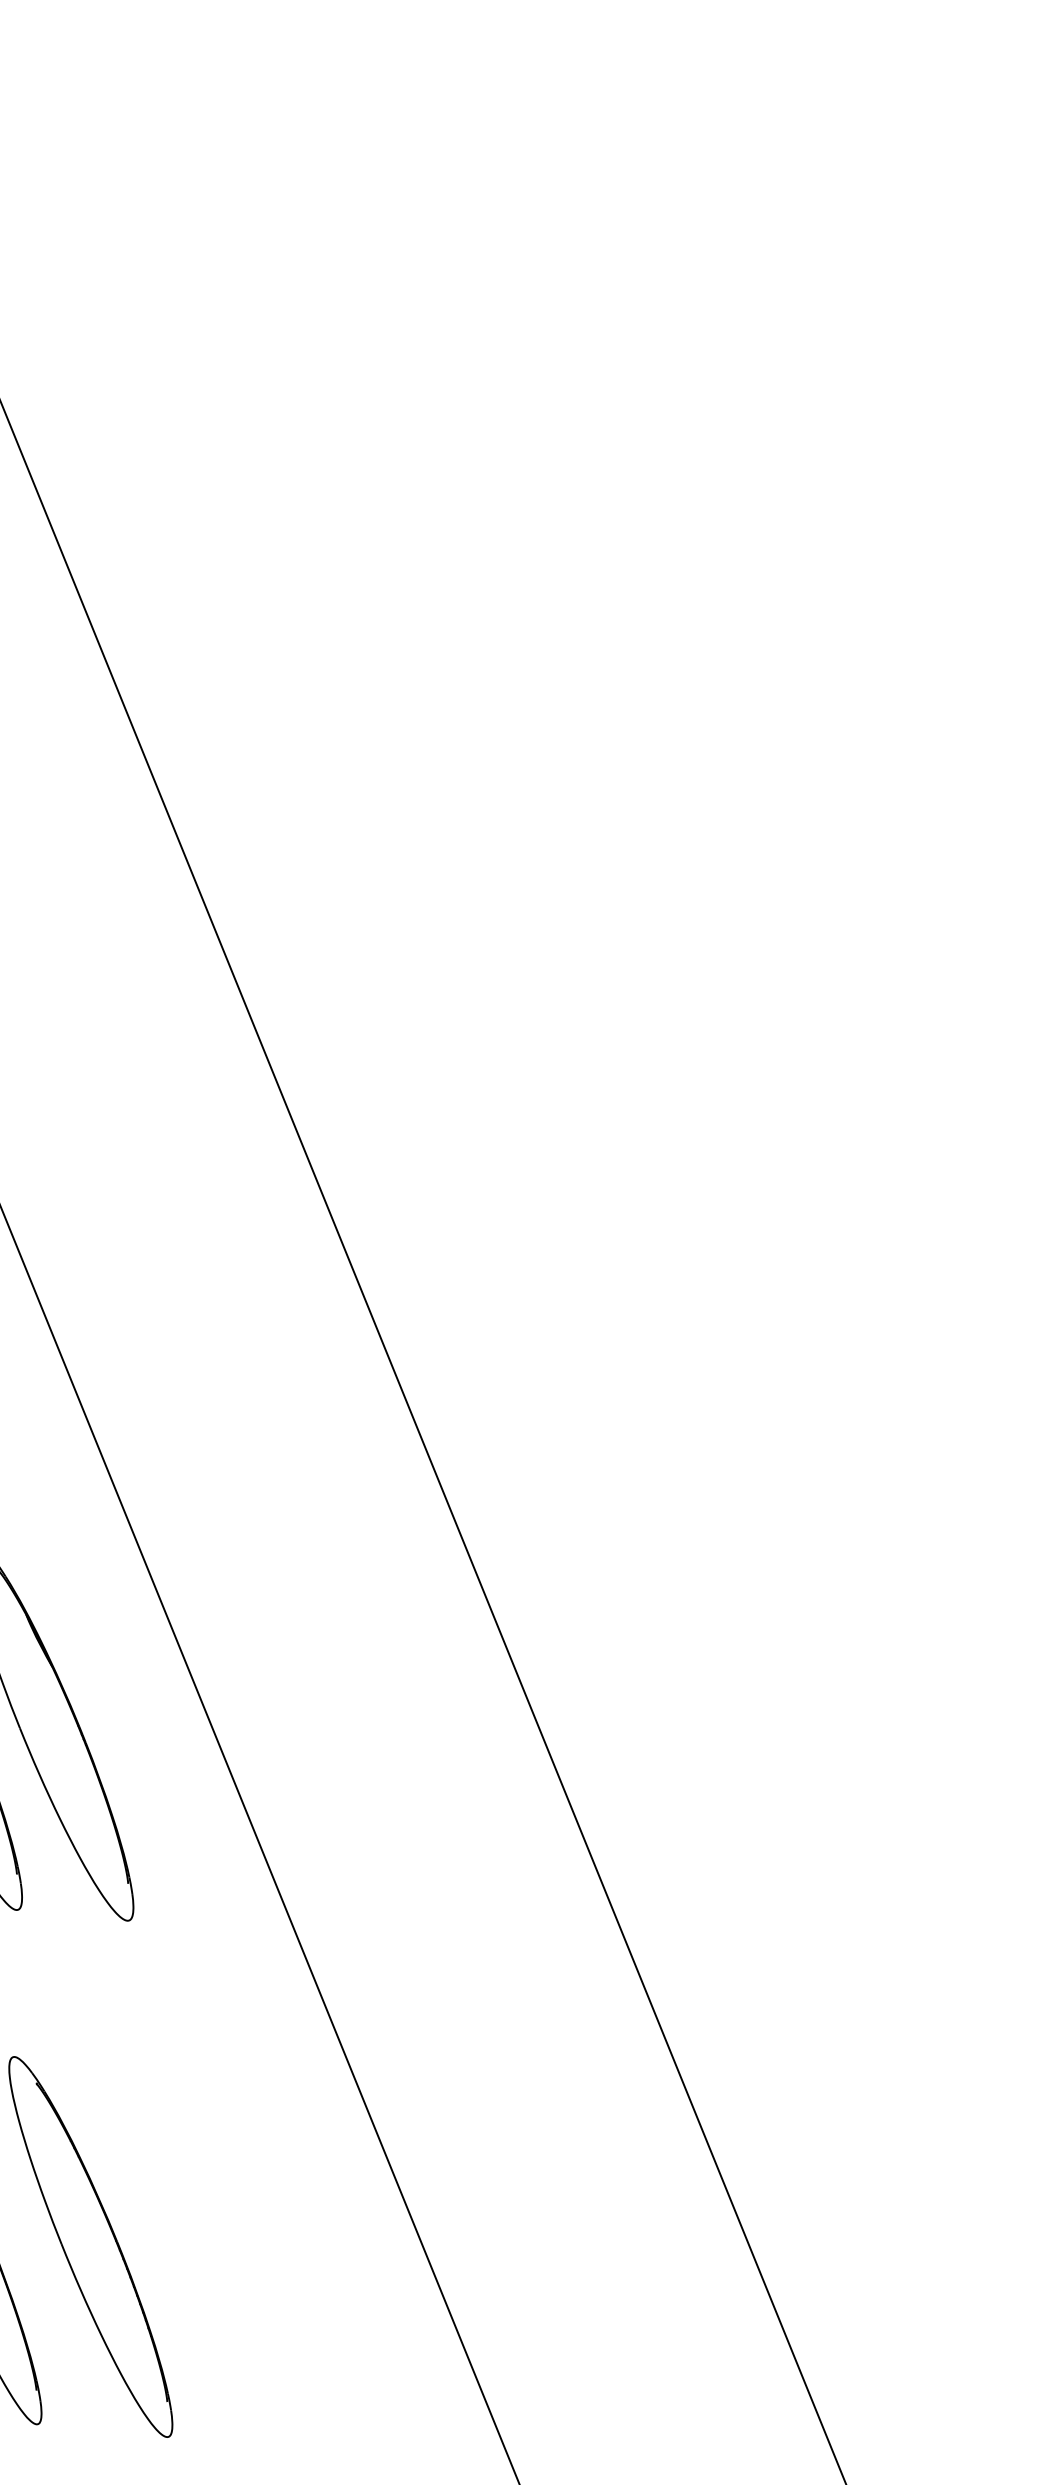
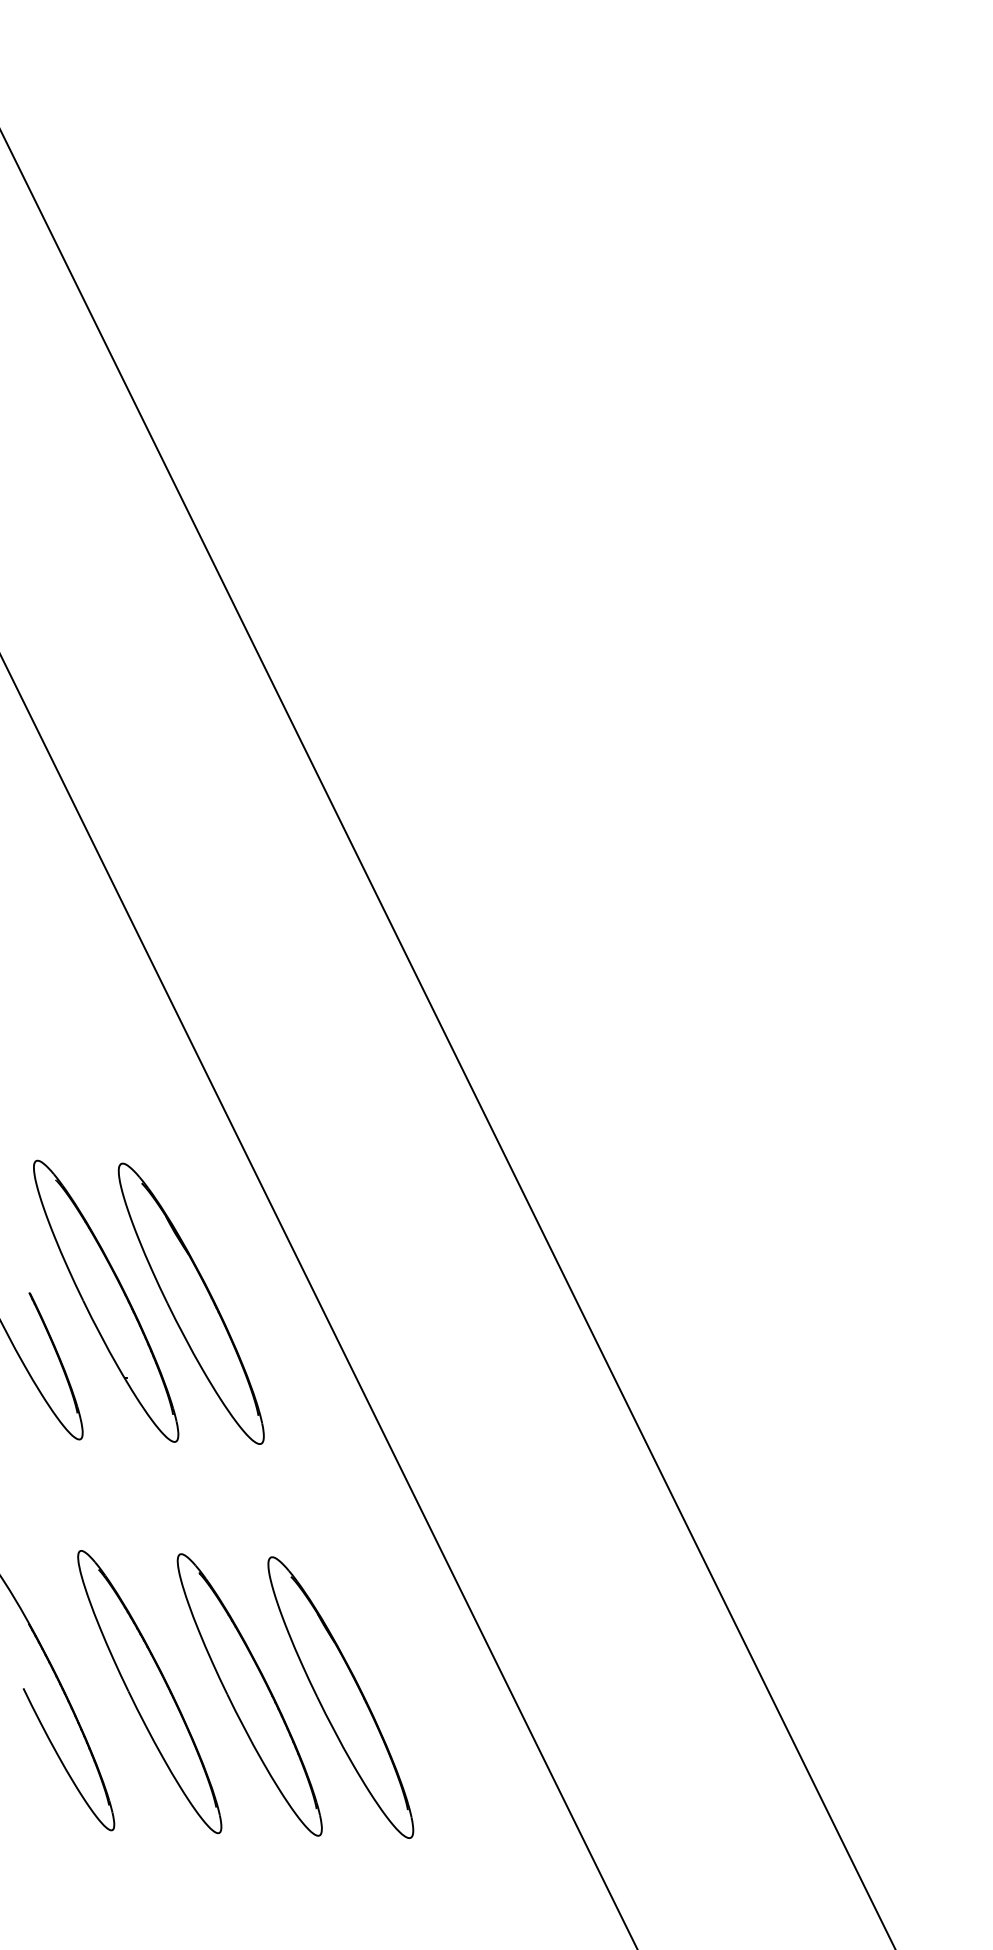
part: (208, 2258) -> (340, 1697), added

